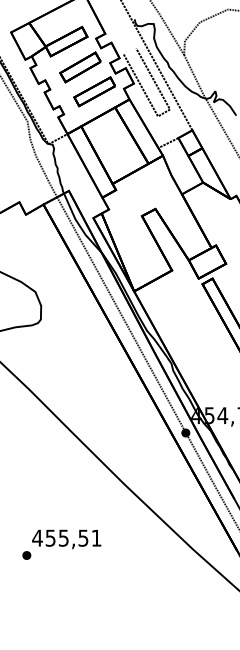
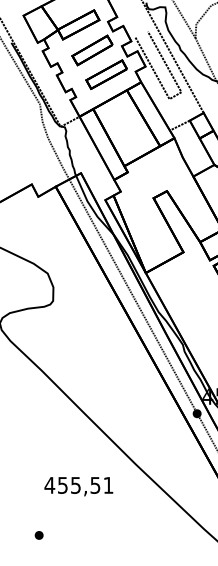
text: (66, 539) -> (78, 486), moved

